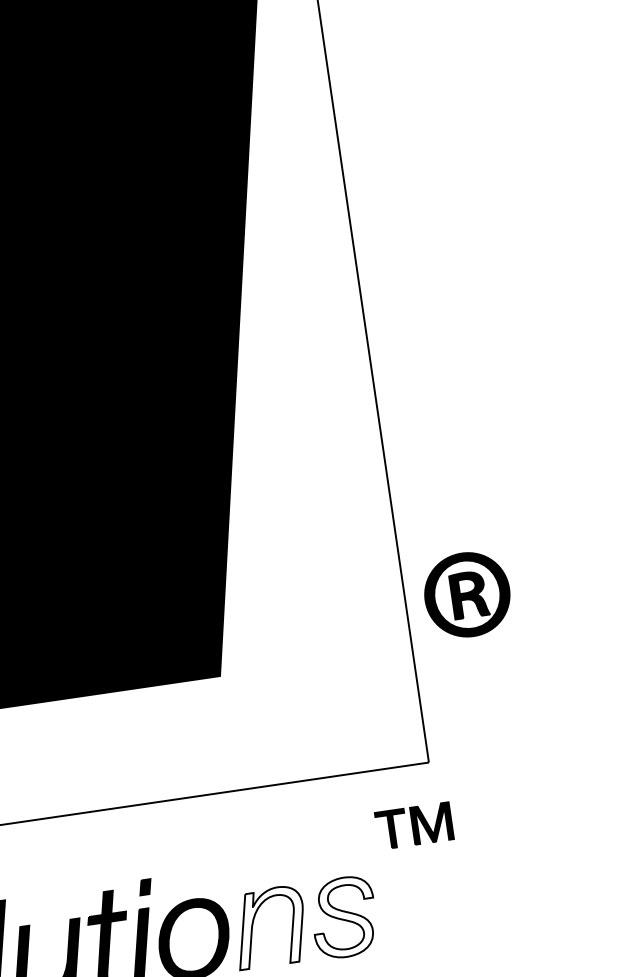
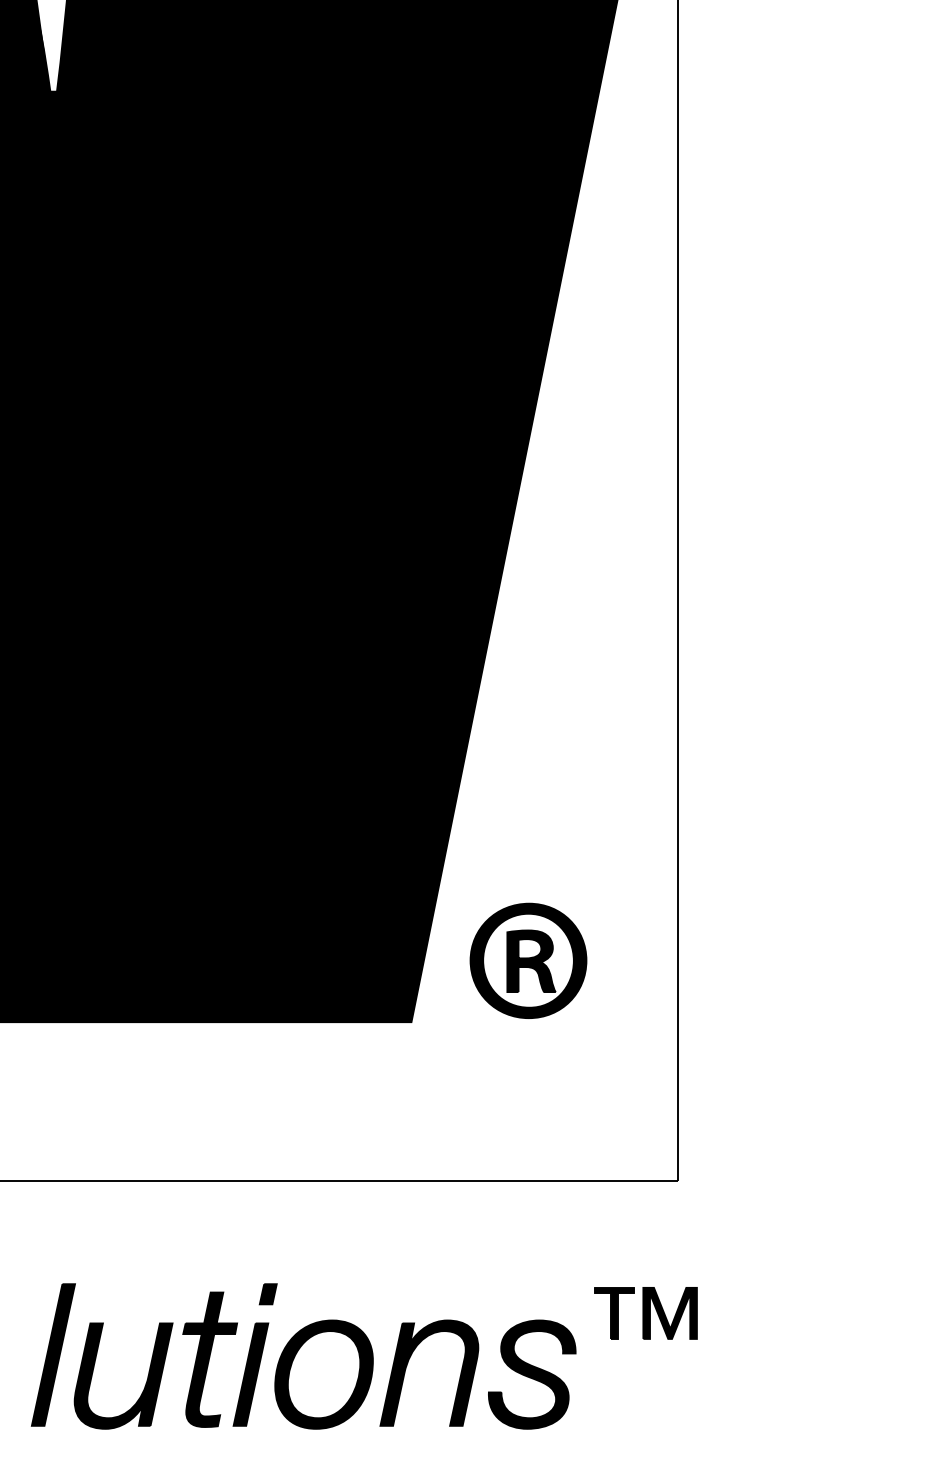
part: (467, 594) -> (528, 960), moved
part: (414, 826) -> (645, 1313), moved
fill: (343, 917) -> (531, 1374), added
fill: (269, 926) -> (429, 1372), added

